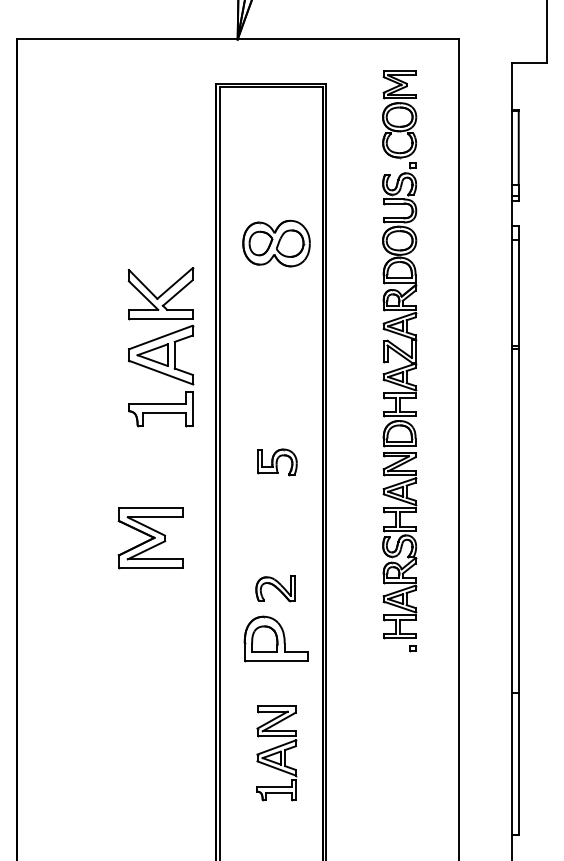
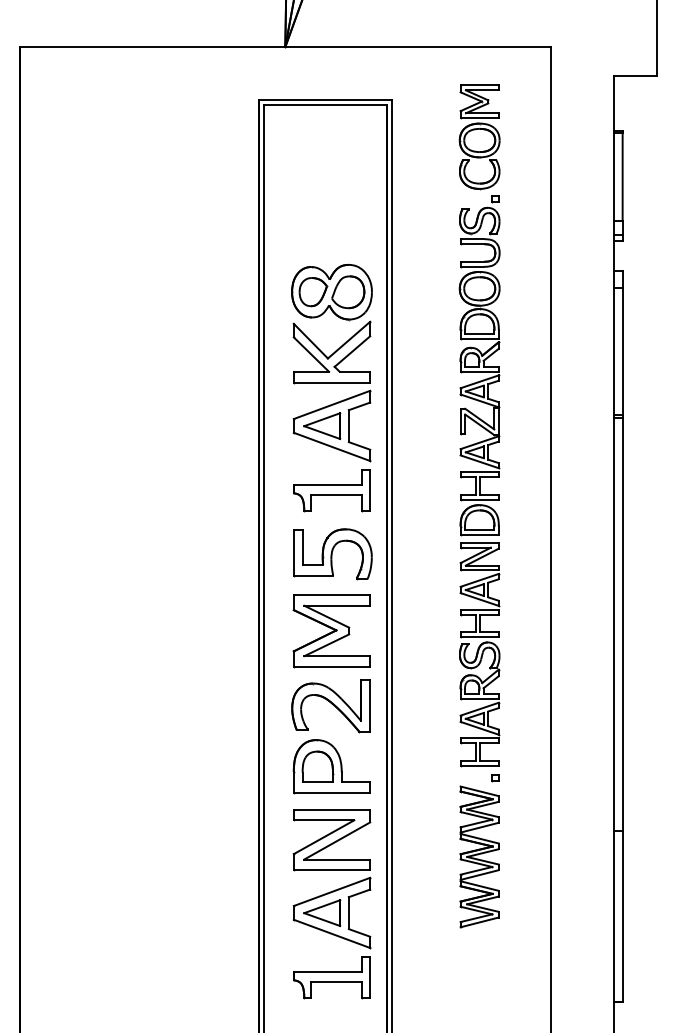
part: (160, 347) -> (331, 416), moved
part: (277, 462) -> (332, 554), size x1.67
part: (150, 538) -> (331, 631), moved
part: (275, 588) -> (330, 706), size x1.67
part: (399, 713) -> (479, 856), added
part: (276, 753) -> (331, 904), size x1.67

